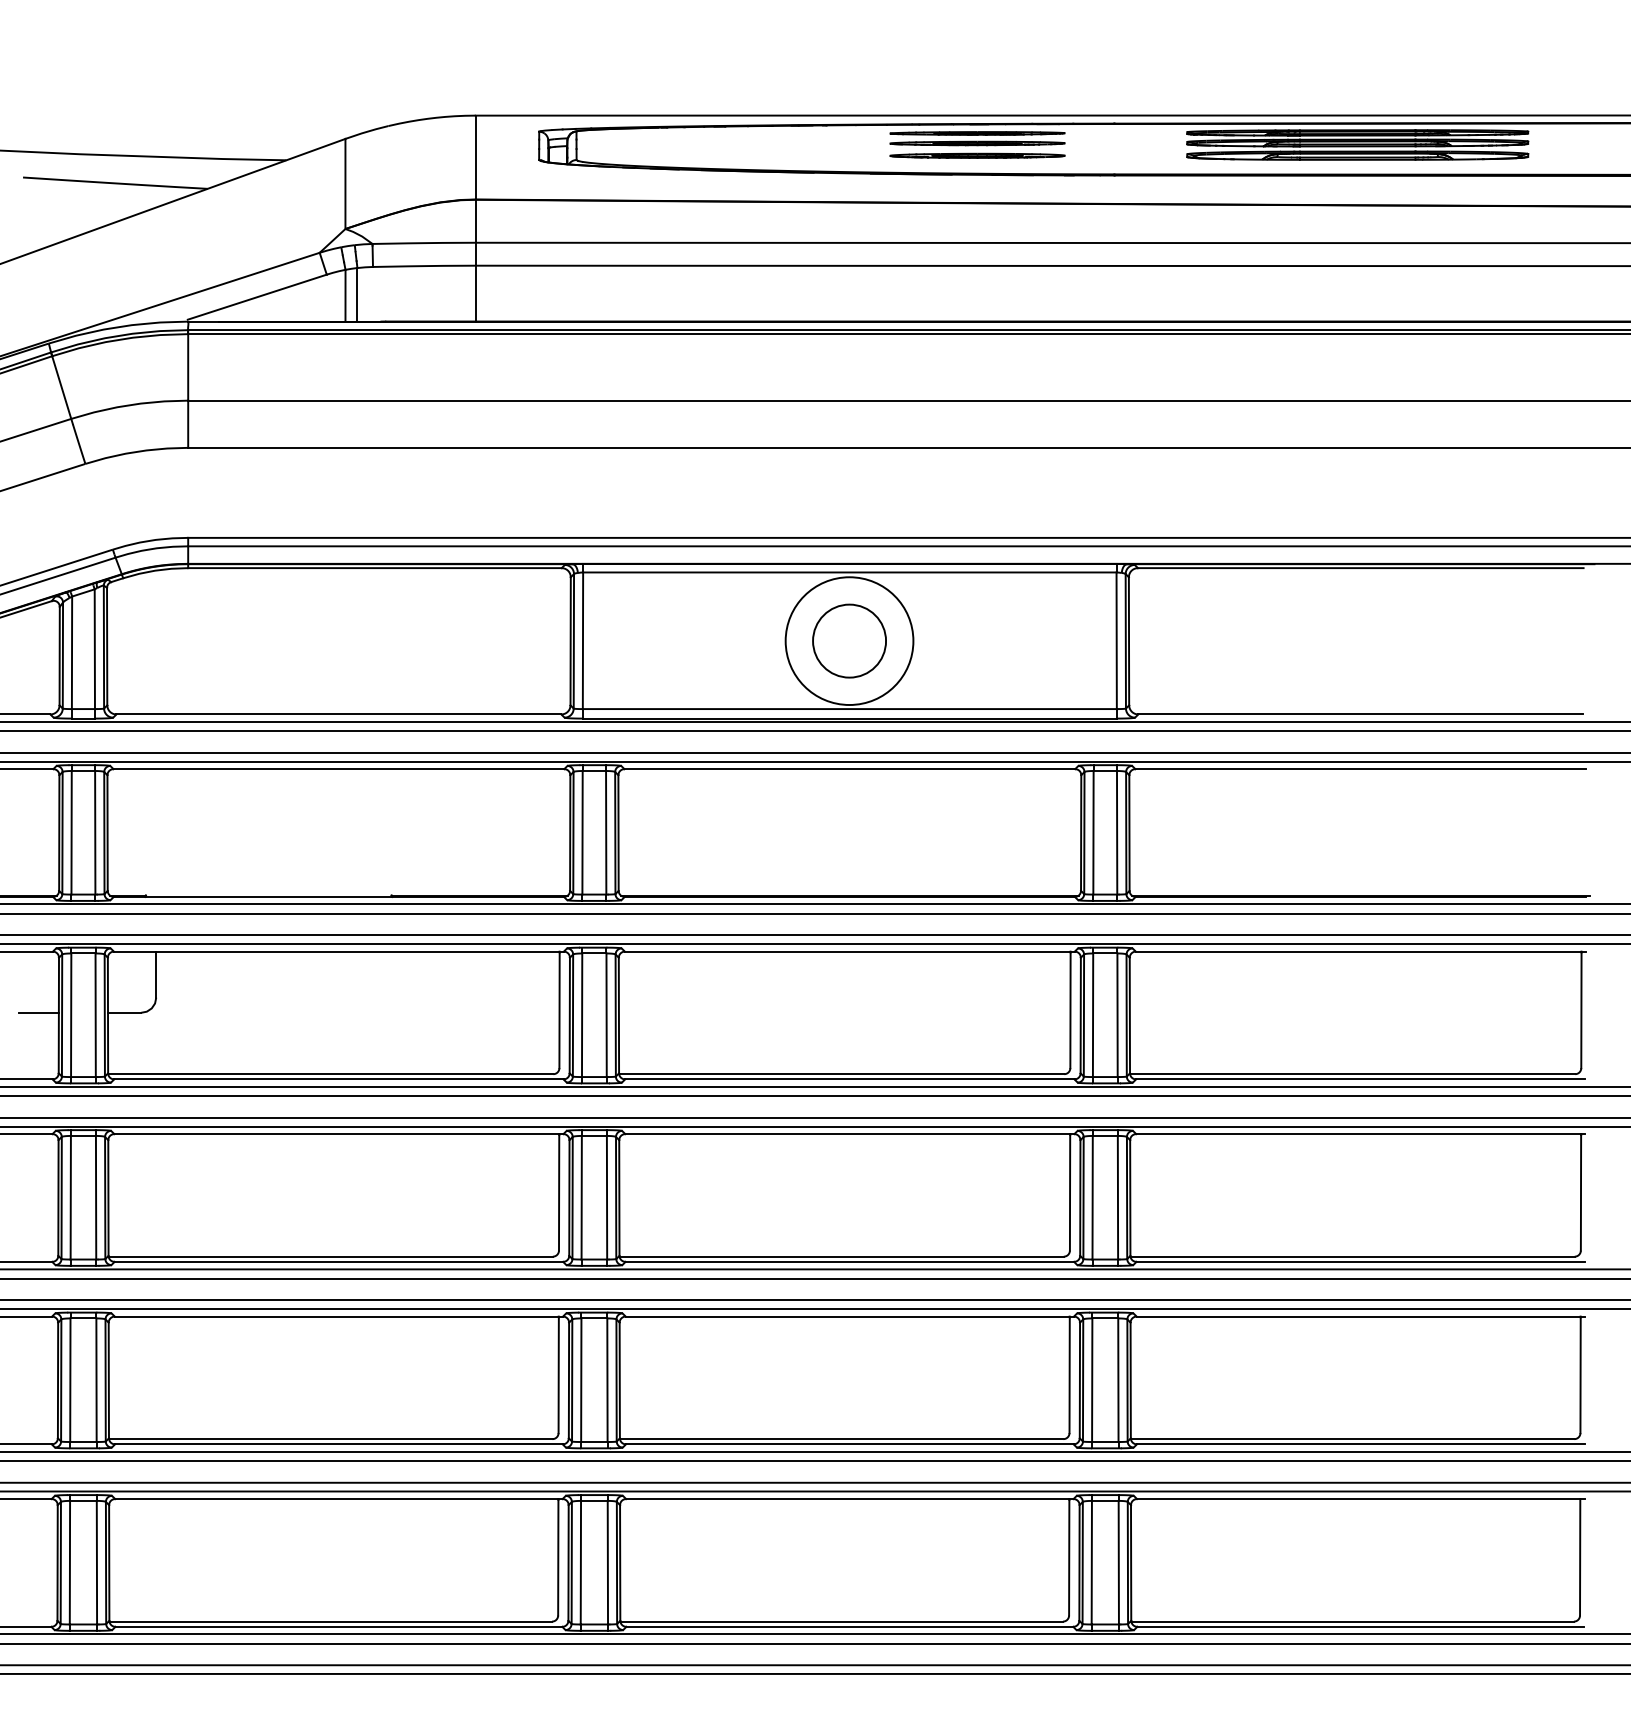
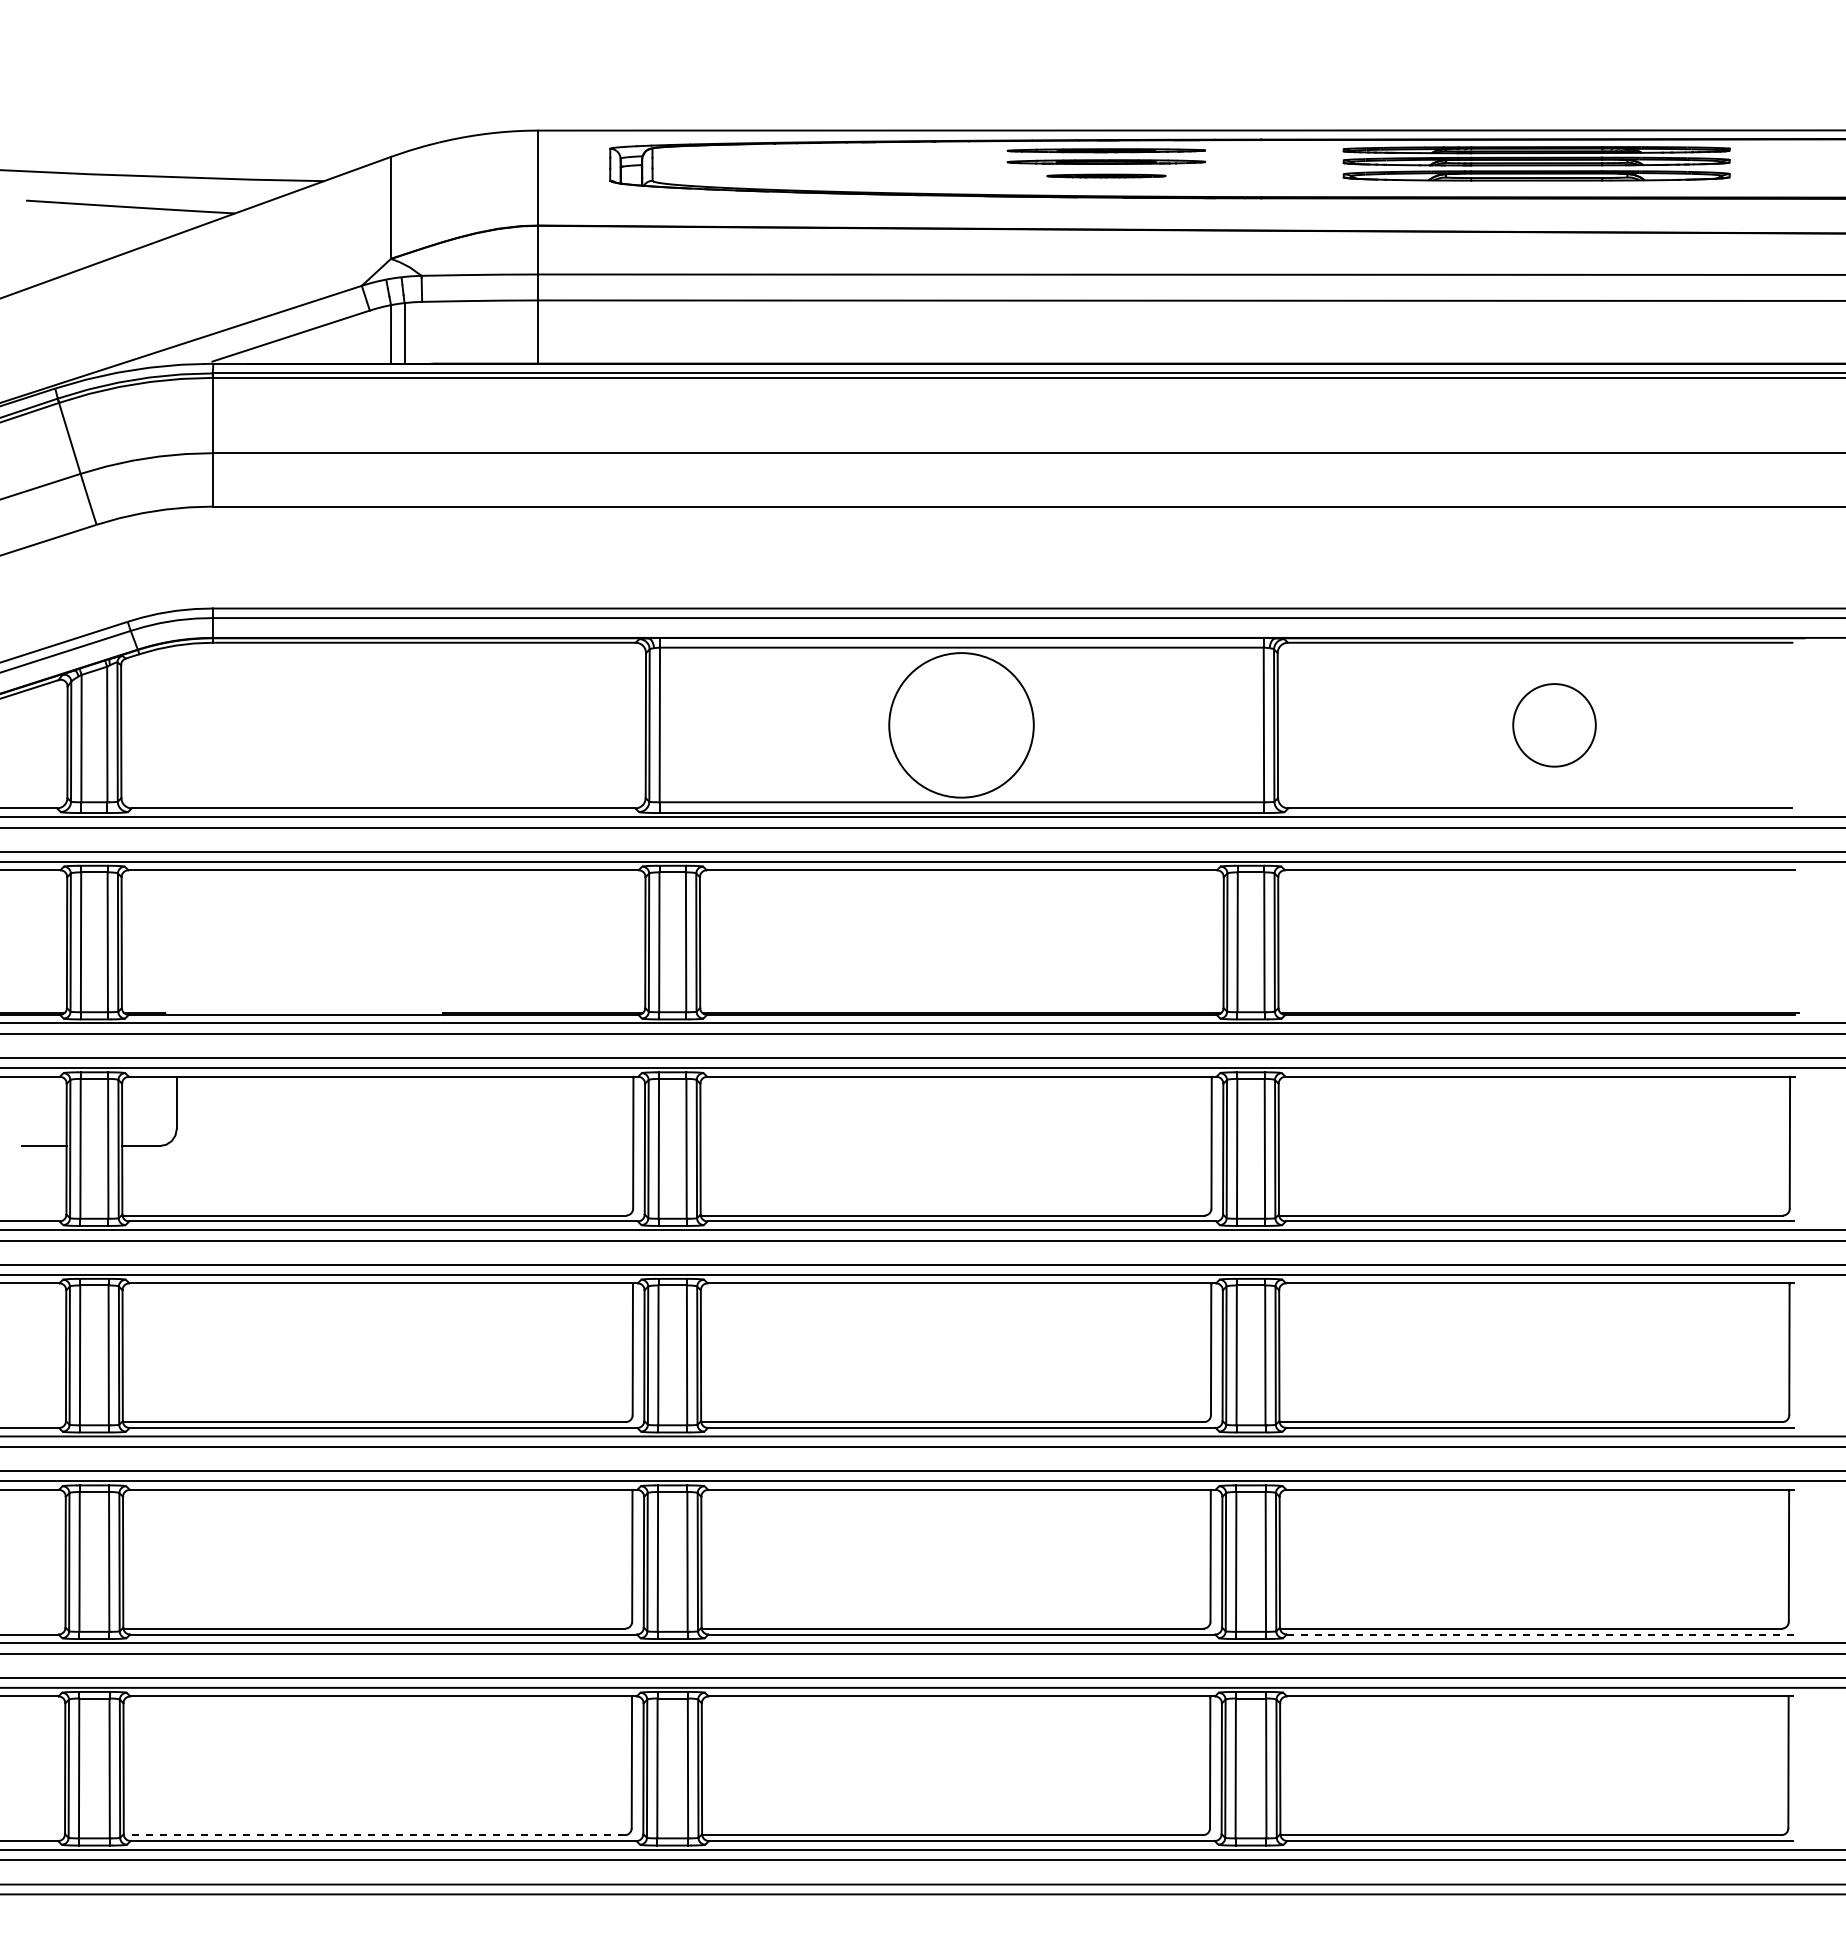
part: (977, 155) -> (1106, 175), size x0.6
circle: (849, 641) -> (1554, 725), moved
line: (1361, 1444) -> (1540, 1634), solid -> dashed
line: (330, 1621) -> (374, 1835), solid -> dashed

